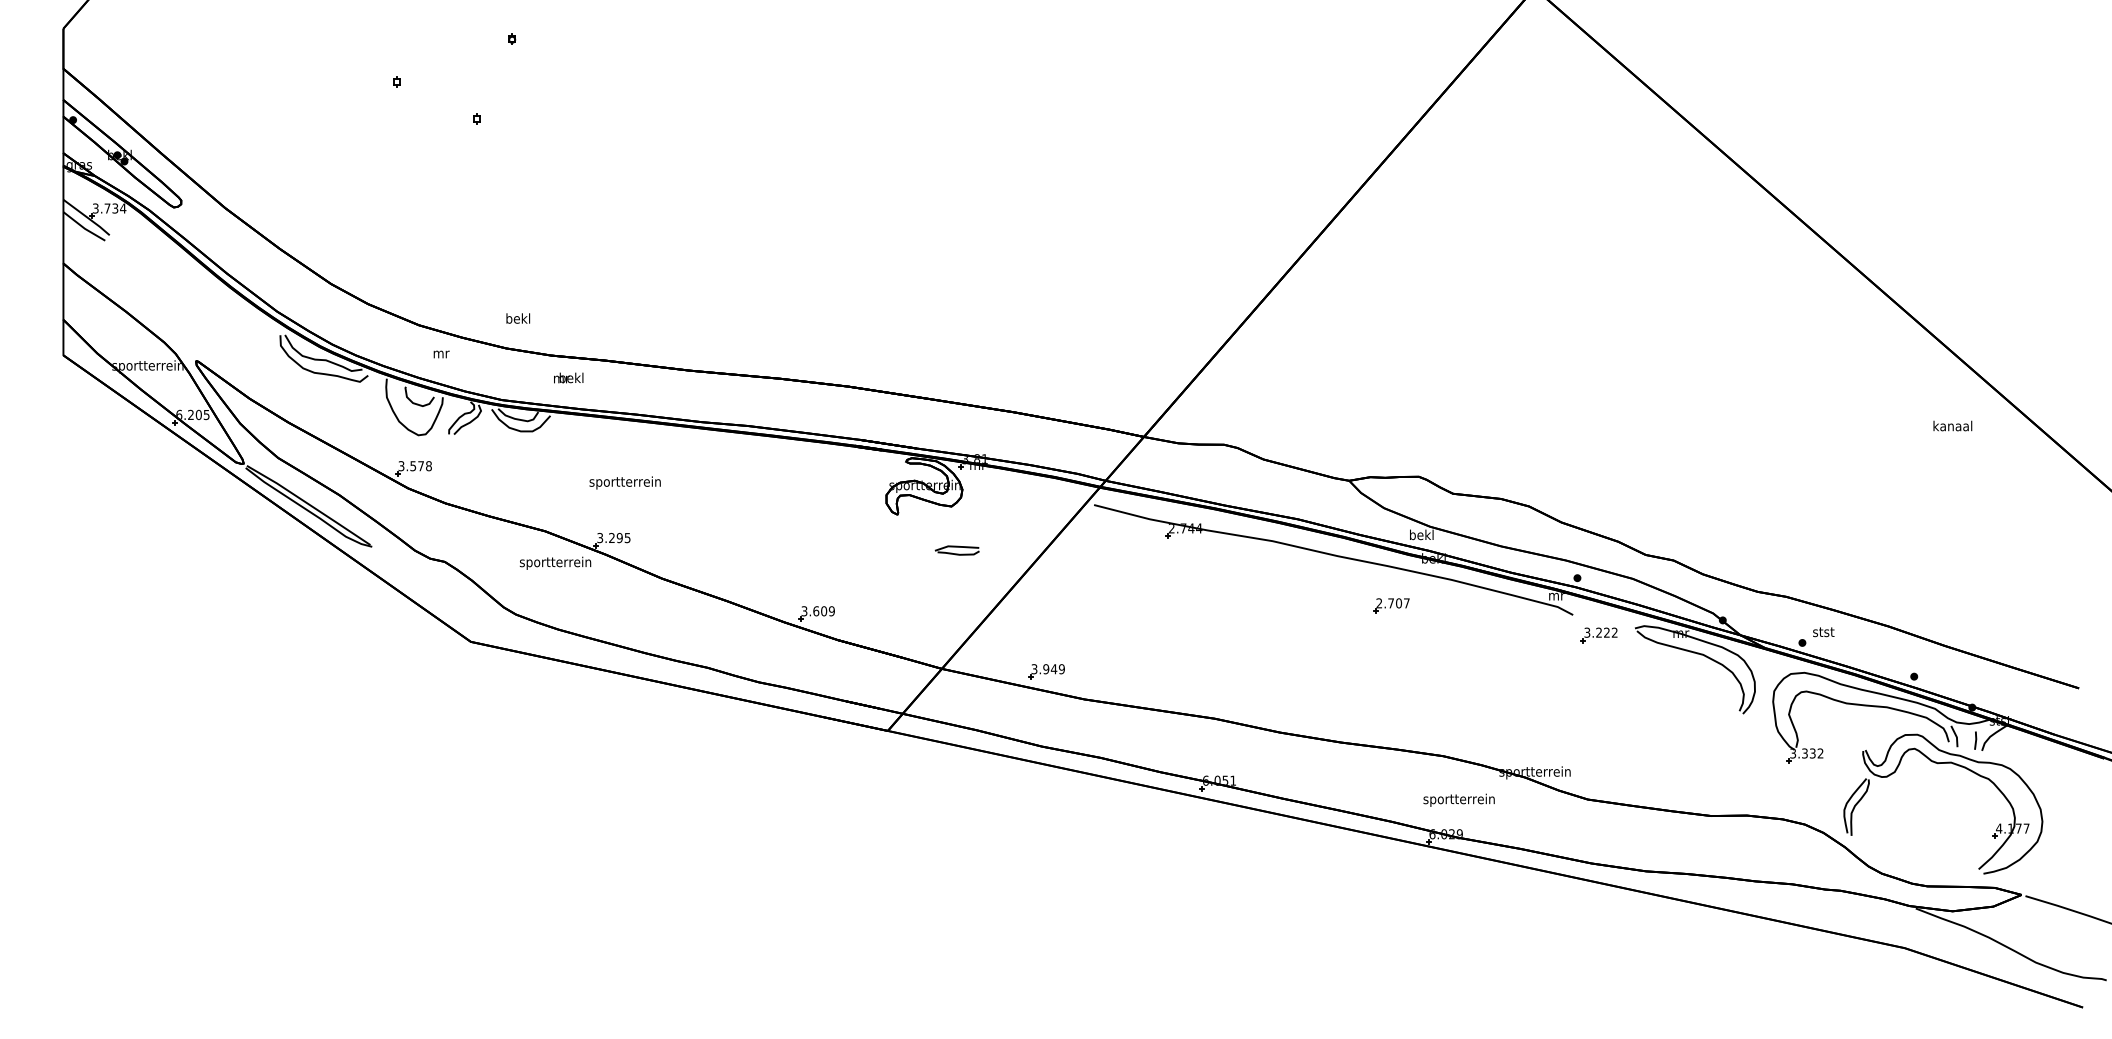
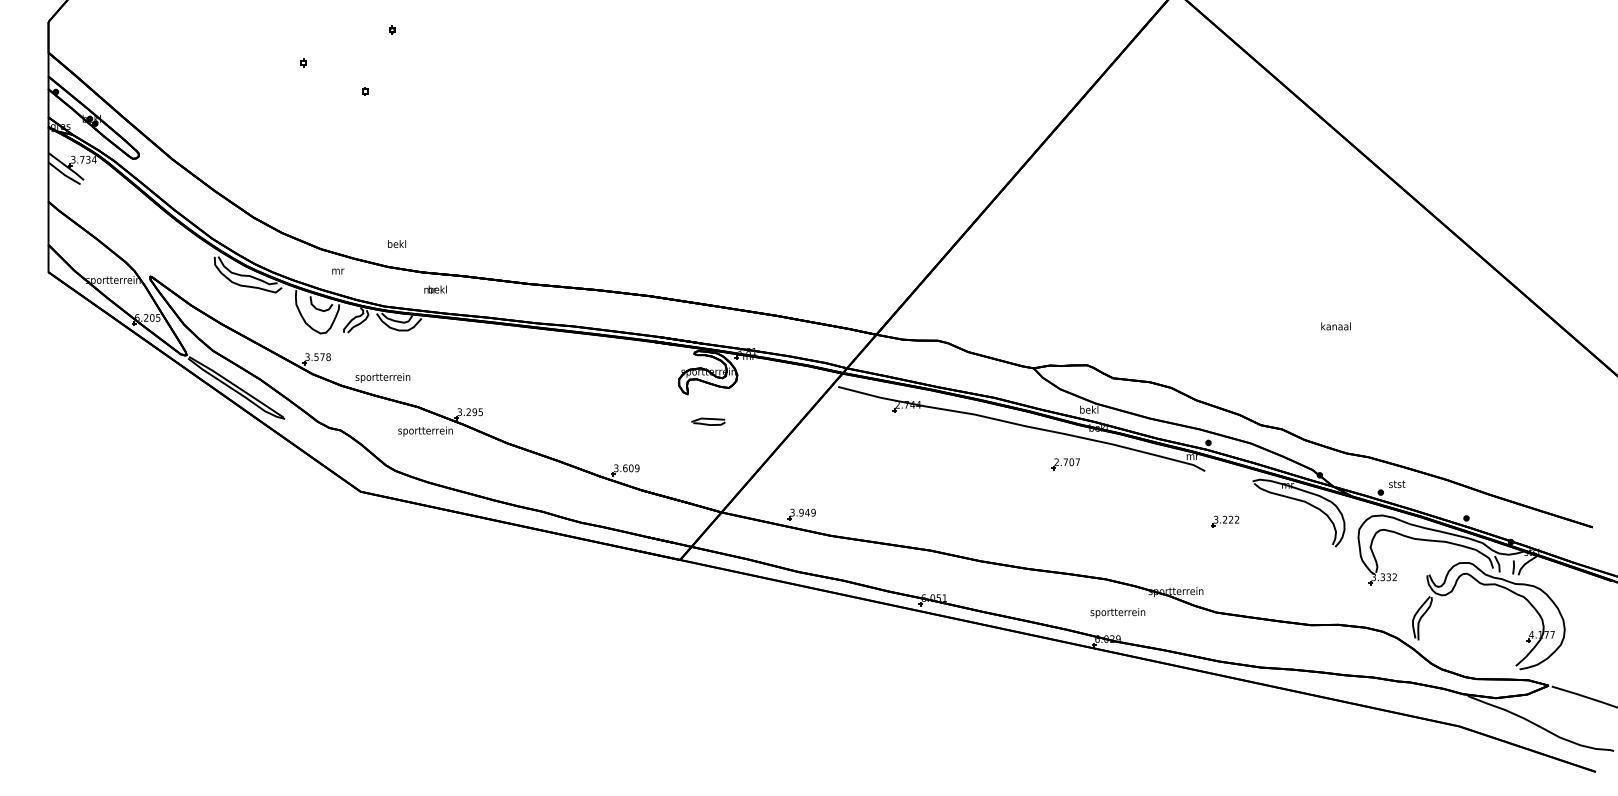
text: (1952, 426) -> (1335, 326), moved
text: (624, 482) -> (382, 377), moved
part: (957, 550) -> (708, 421), moved
part: (1599, 635) -> (1225, 521), moved

